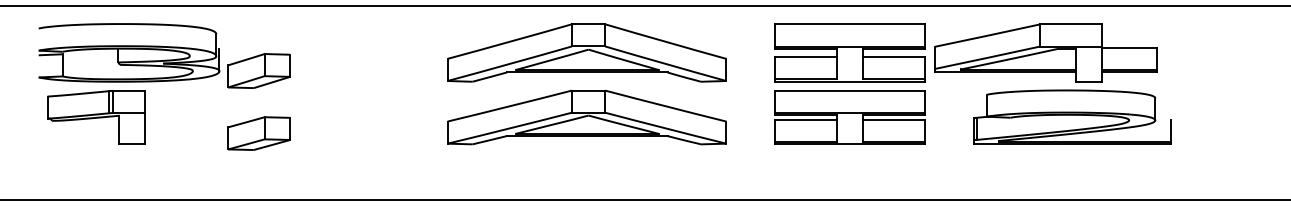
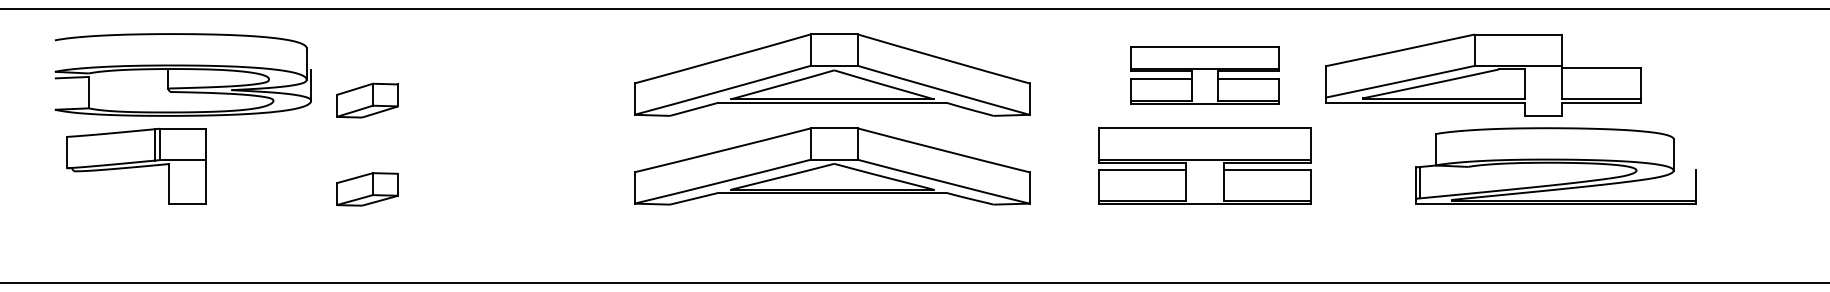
part: (849, 53) -> (1204, 75), size x0.7
part: (259, 70) -> (367, 100), size x0.7
part: (1071, 116) -> (1555, 165), moved
part: (259, 133) -> (367, 189), size x0.7

